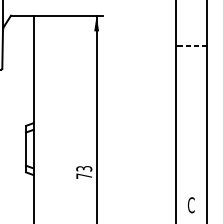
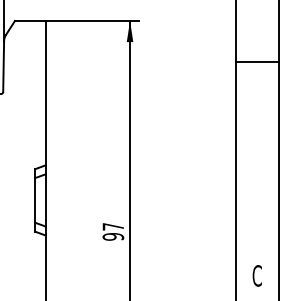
line: (191, 46) -> (257, 62), dashed -> solid
text: (84, 172) -> (113, 231), 73 -> 97

